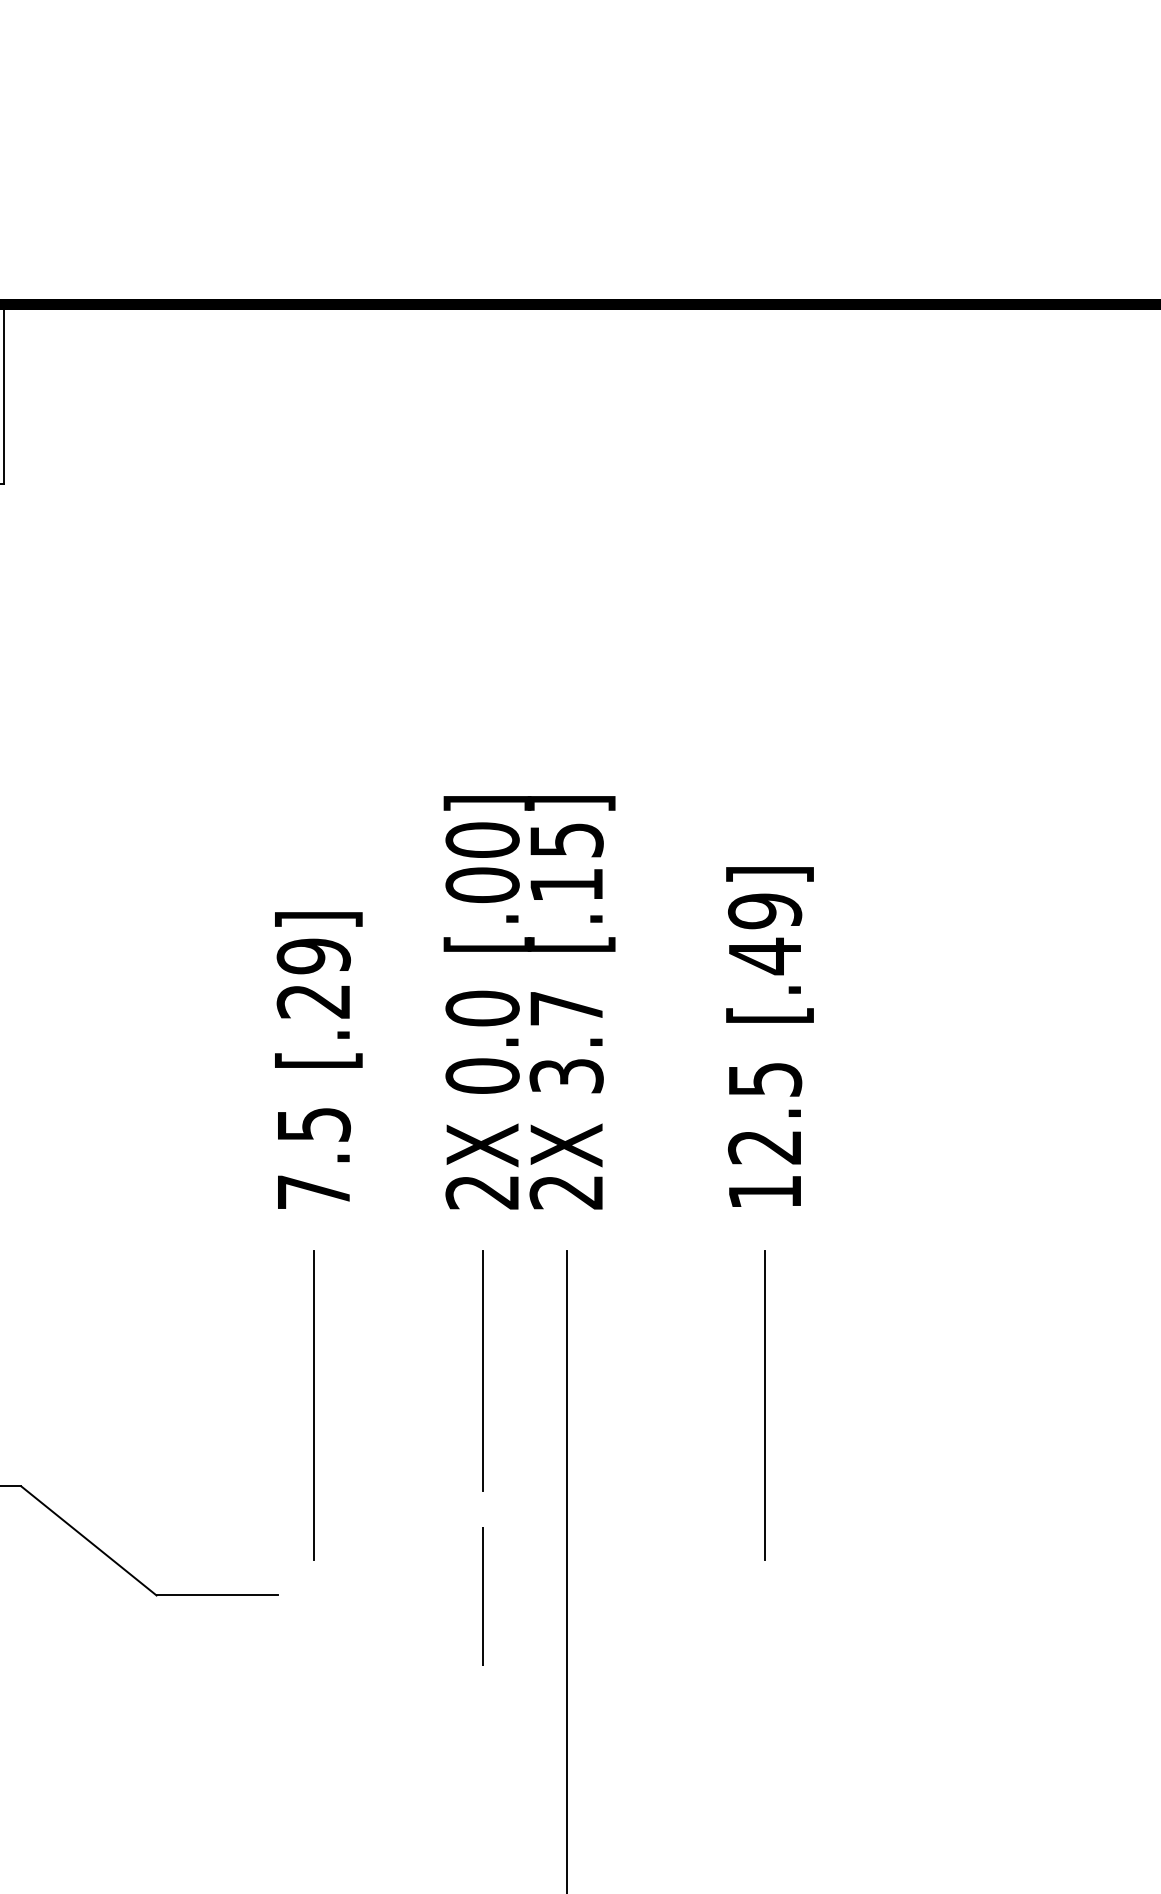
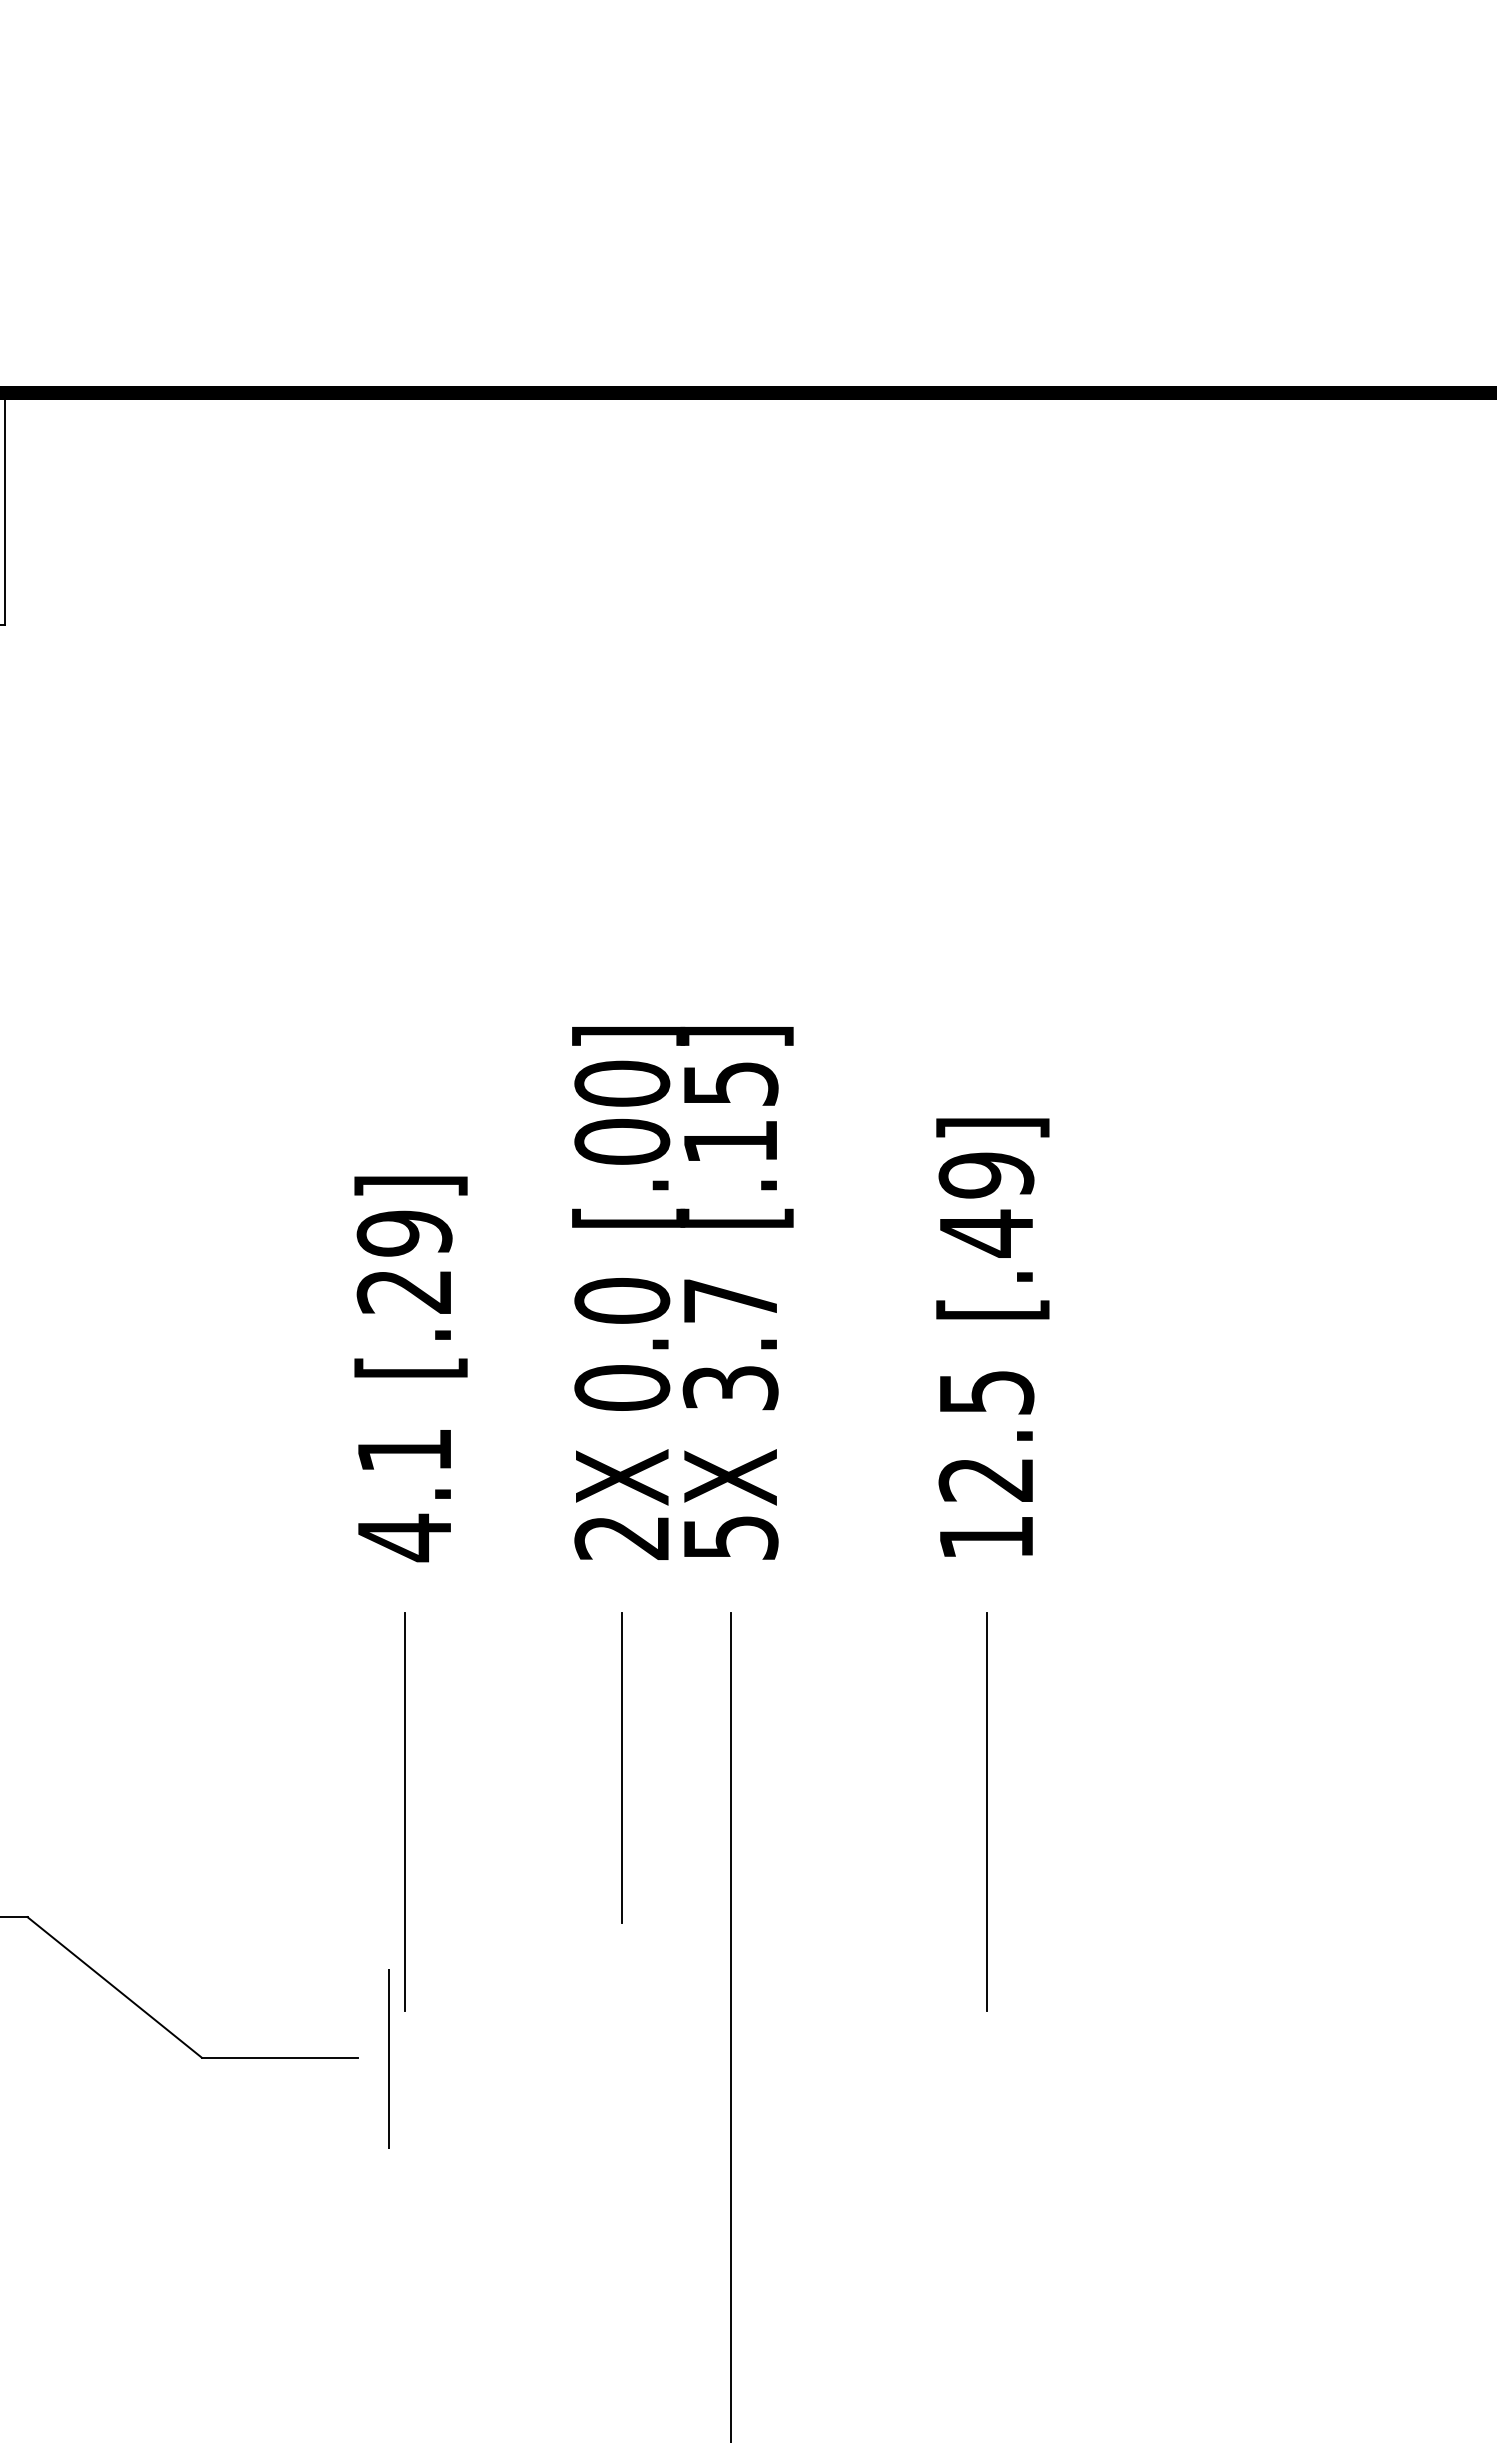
text: (314, 1159) -> (405, 1495), 7.5 -> 4.1
text: (566, 1192) -> (730, 1537), 2X -> 5X
line: (482, 1596) -> (388, 2058), moved

